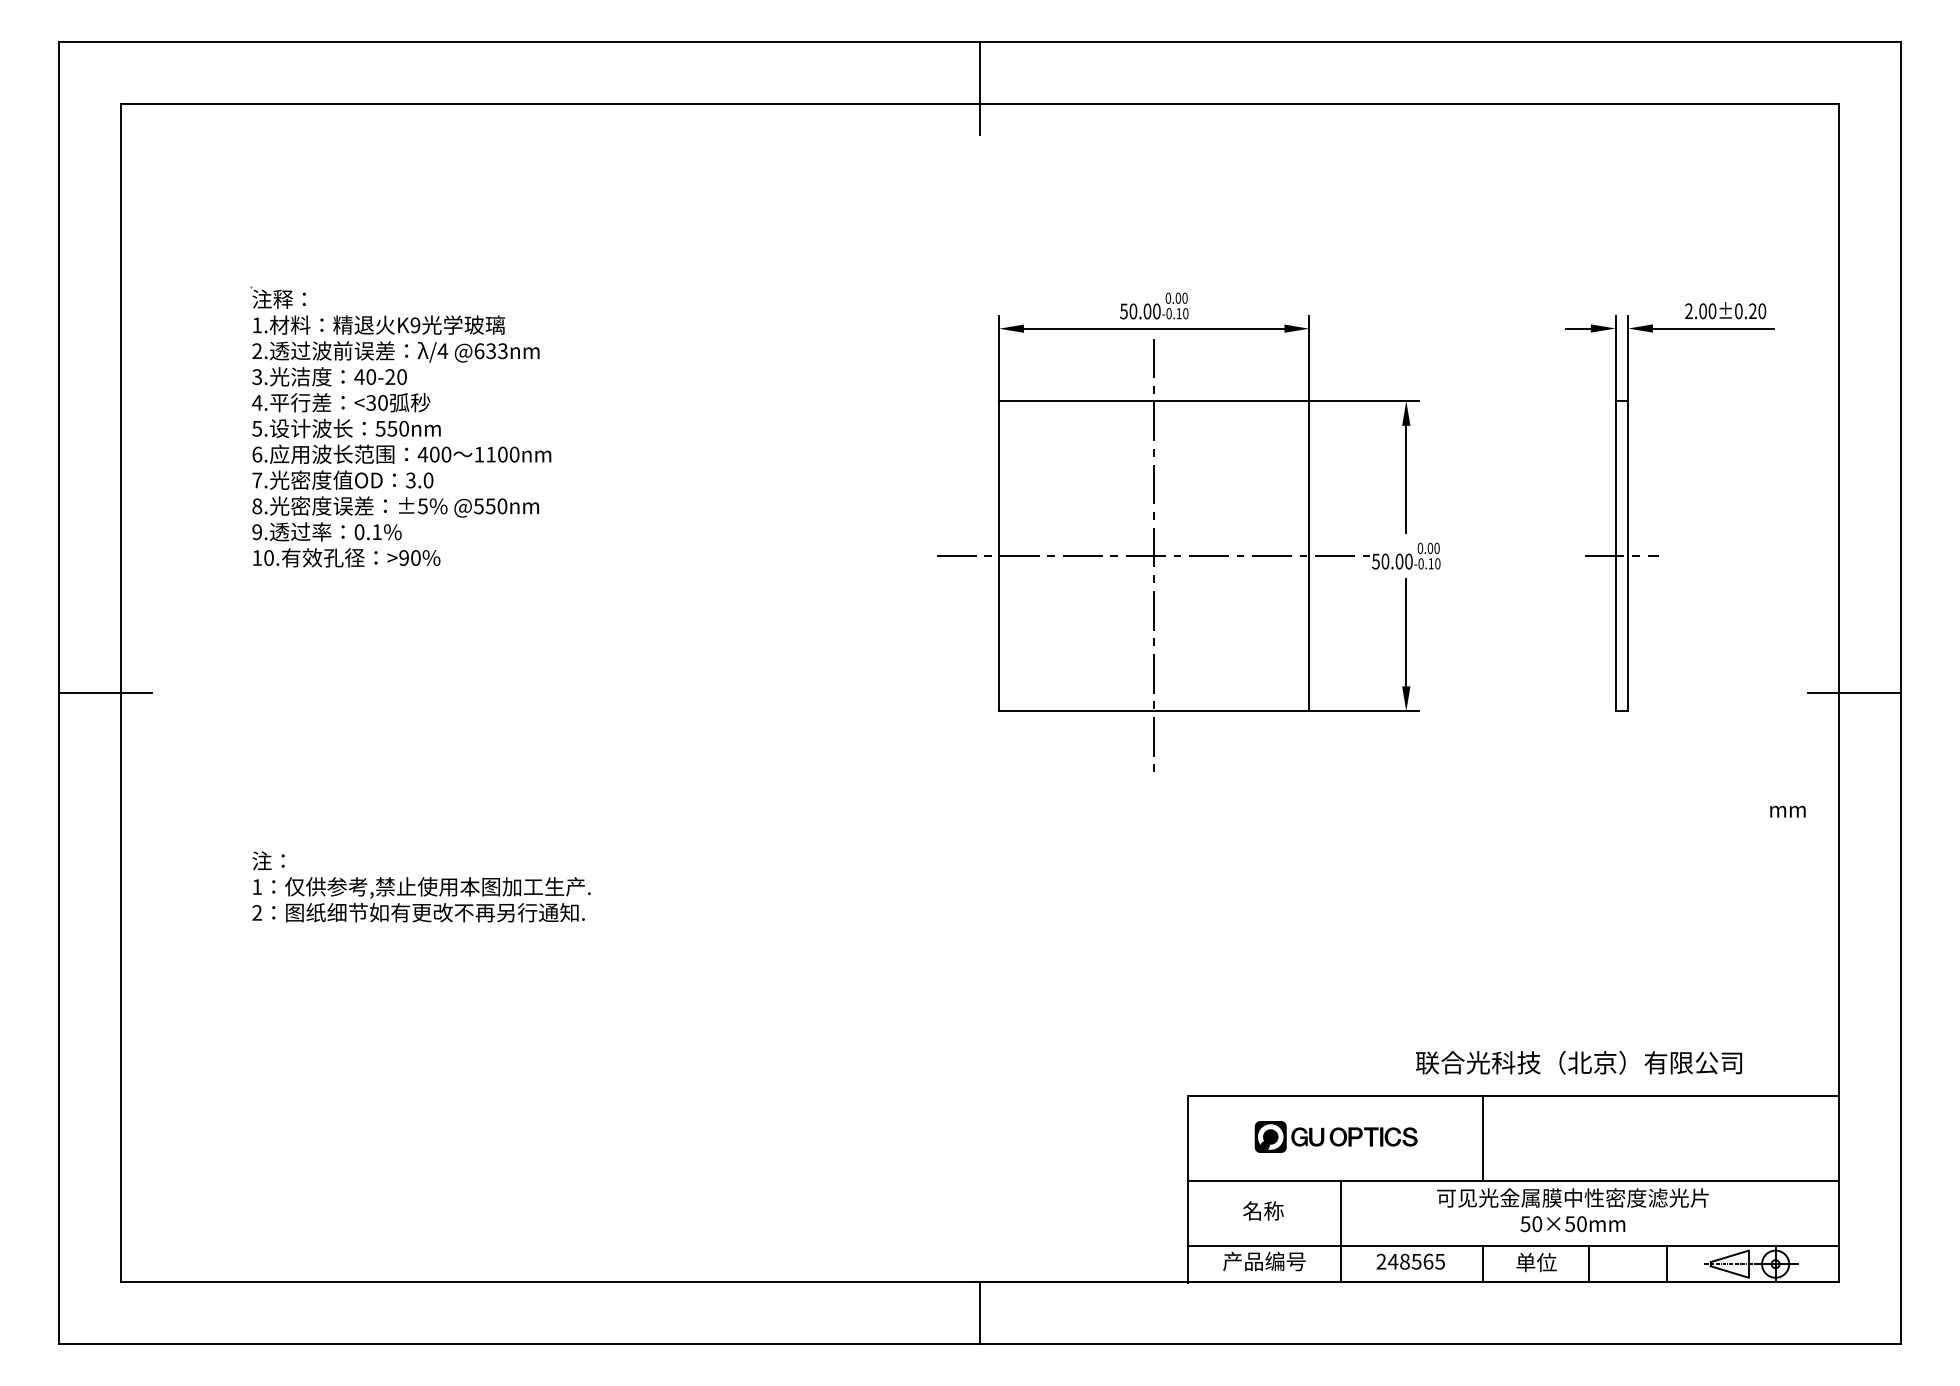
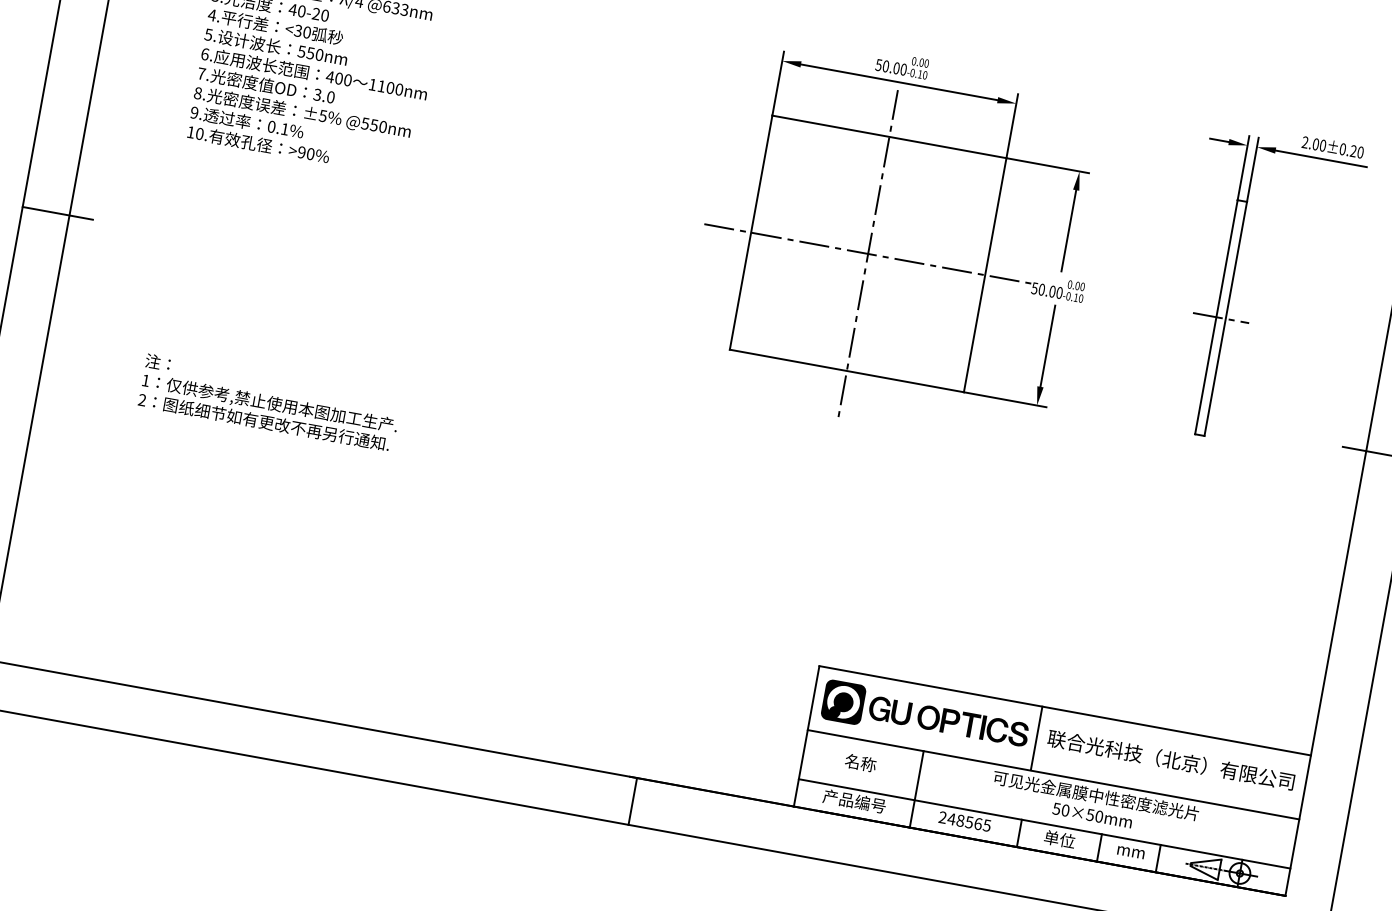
text: (1787, 811) -> (1130, 852), moved
text: (1578, 1062) -> (1170, 759), moved
part: (1335, 1136) -> (925, 716), size x1.67

